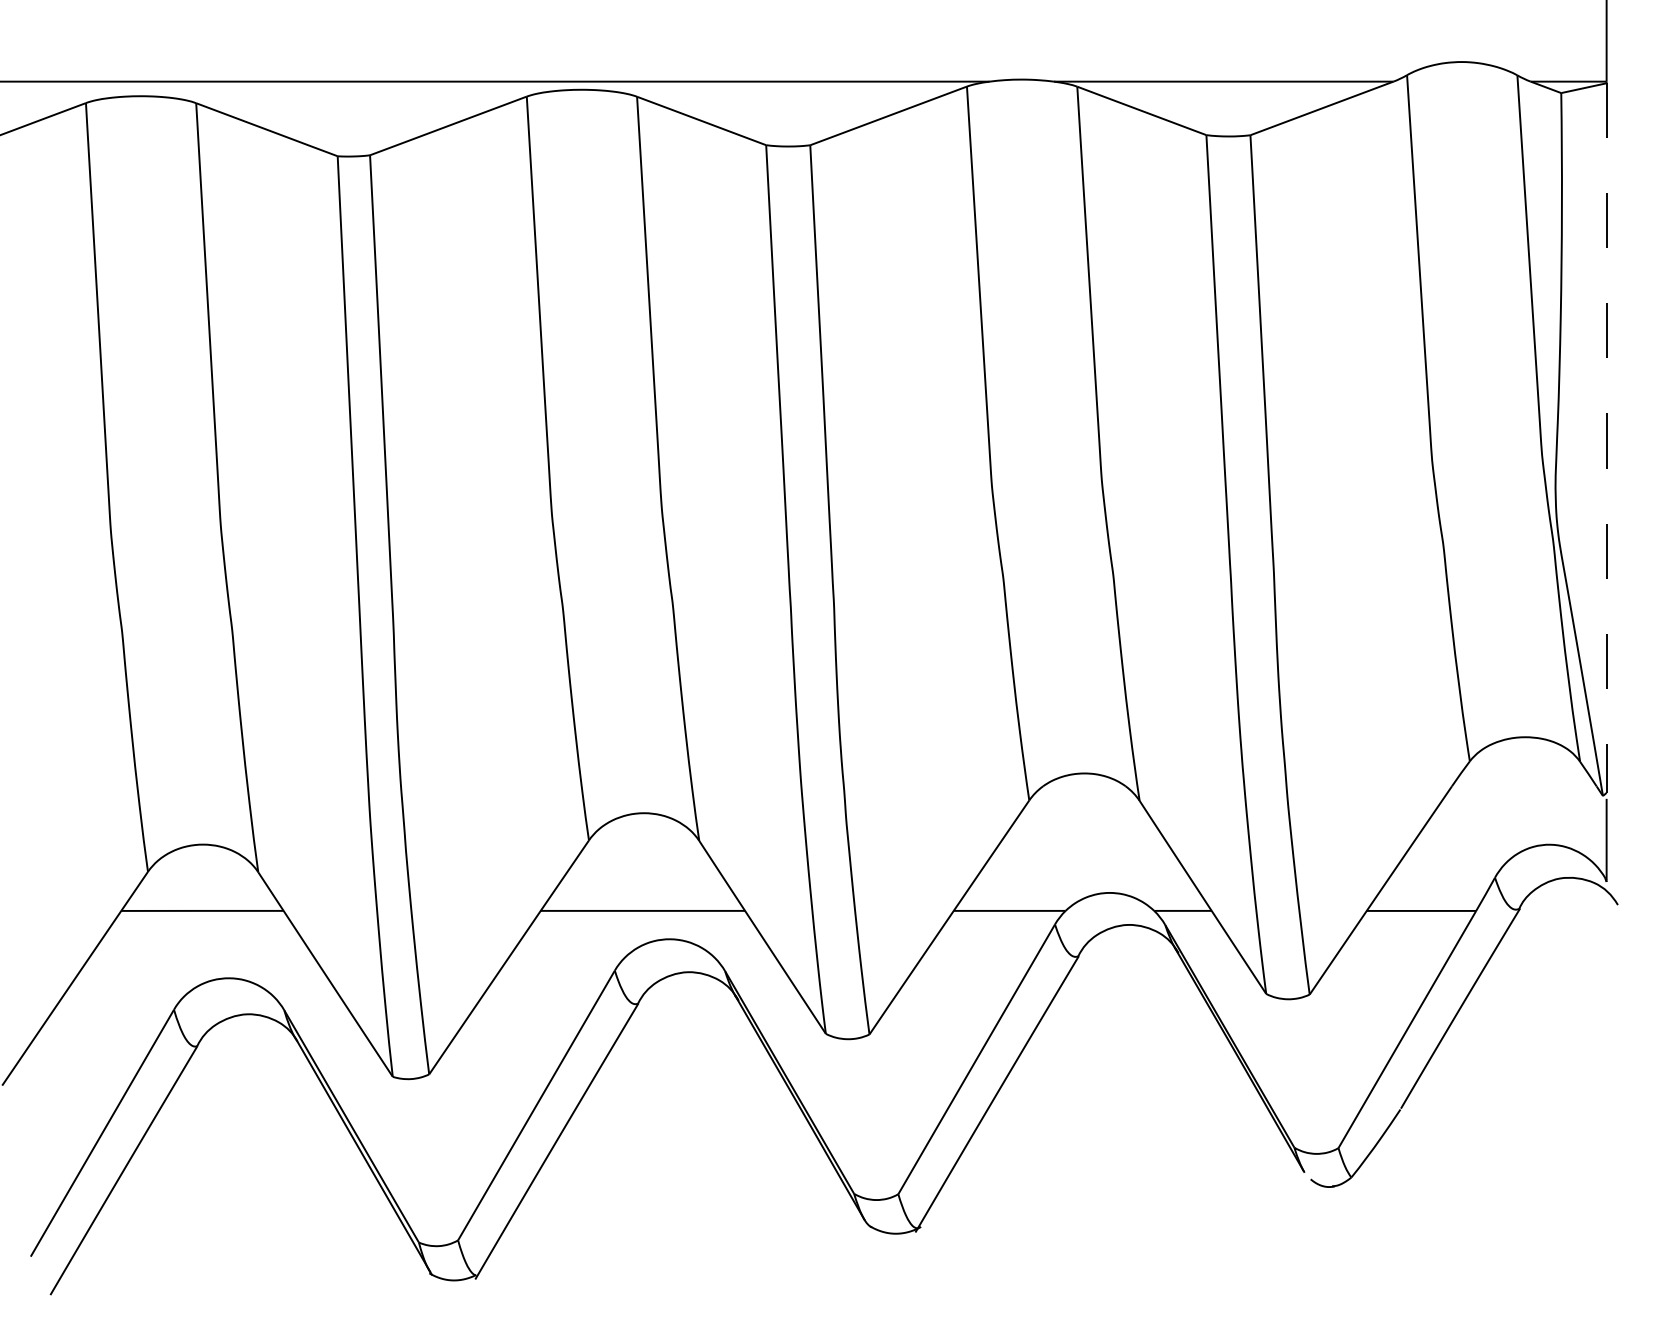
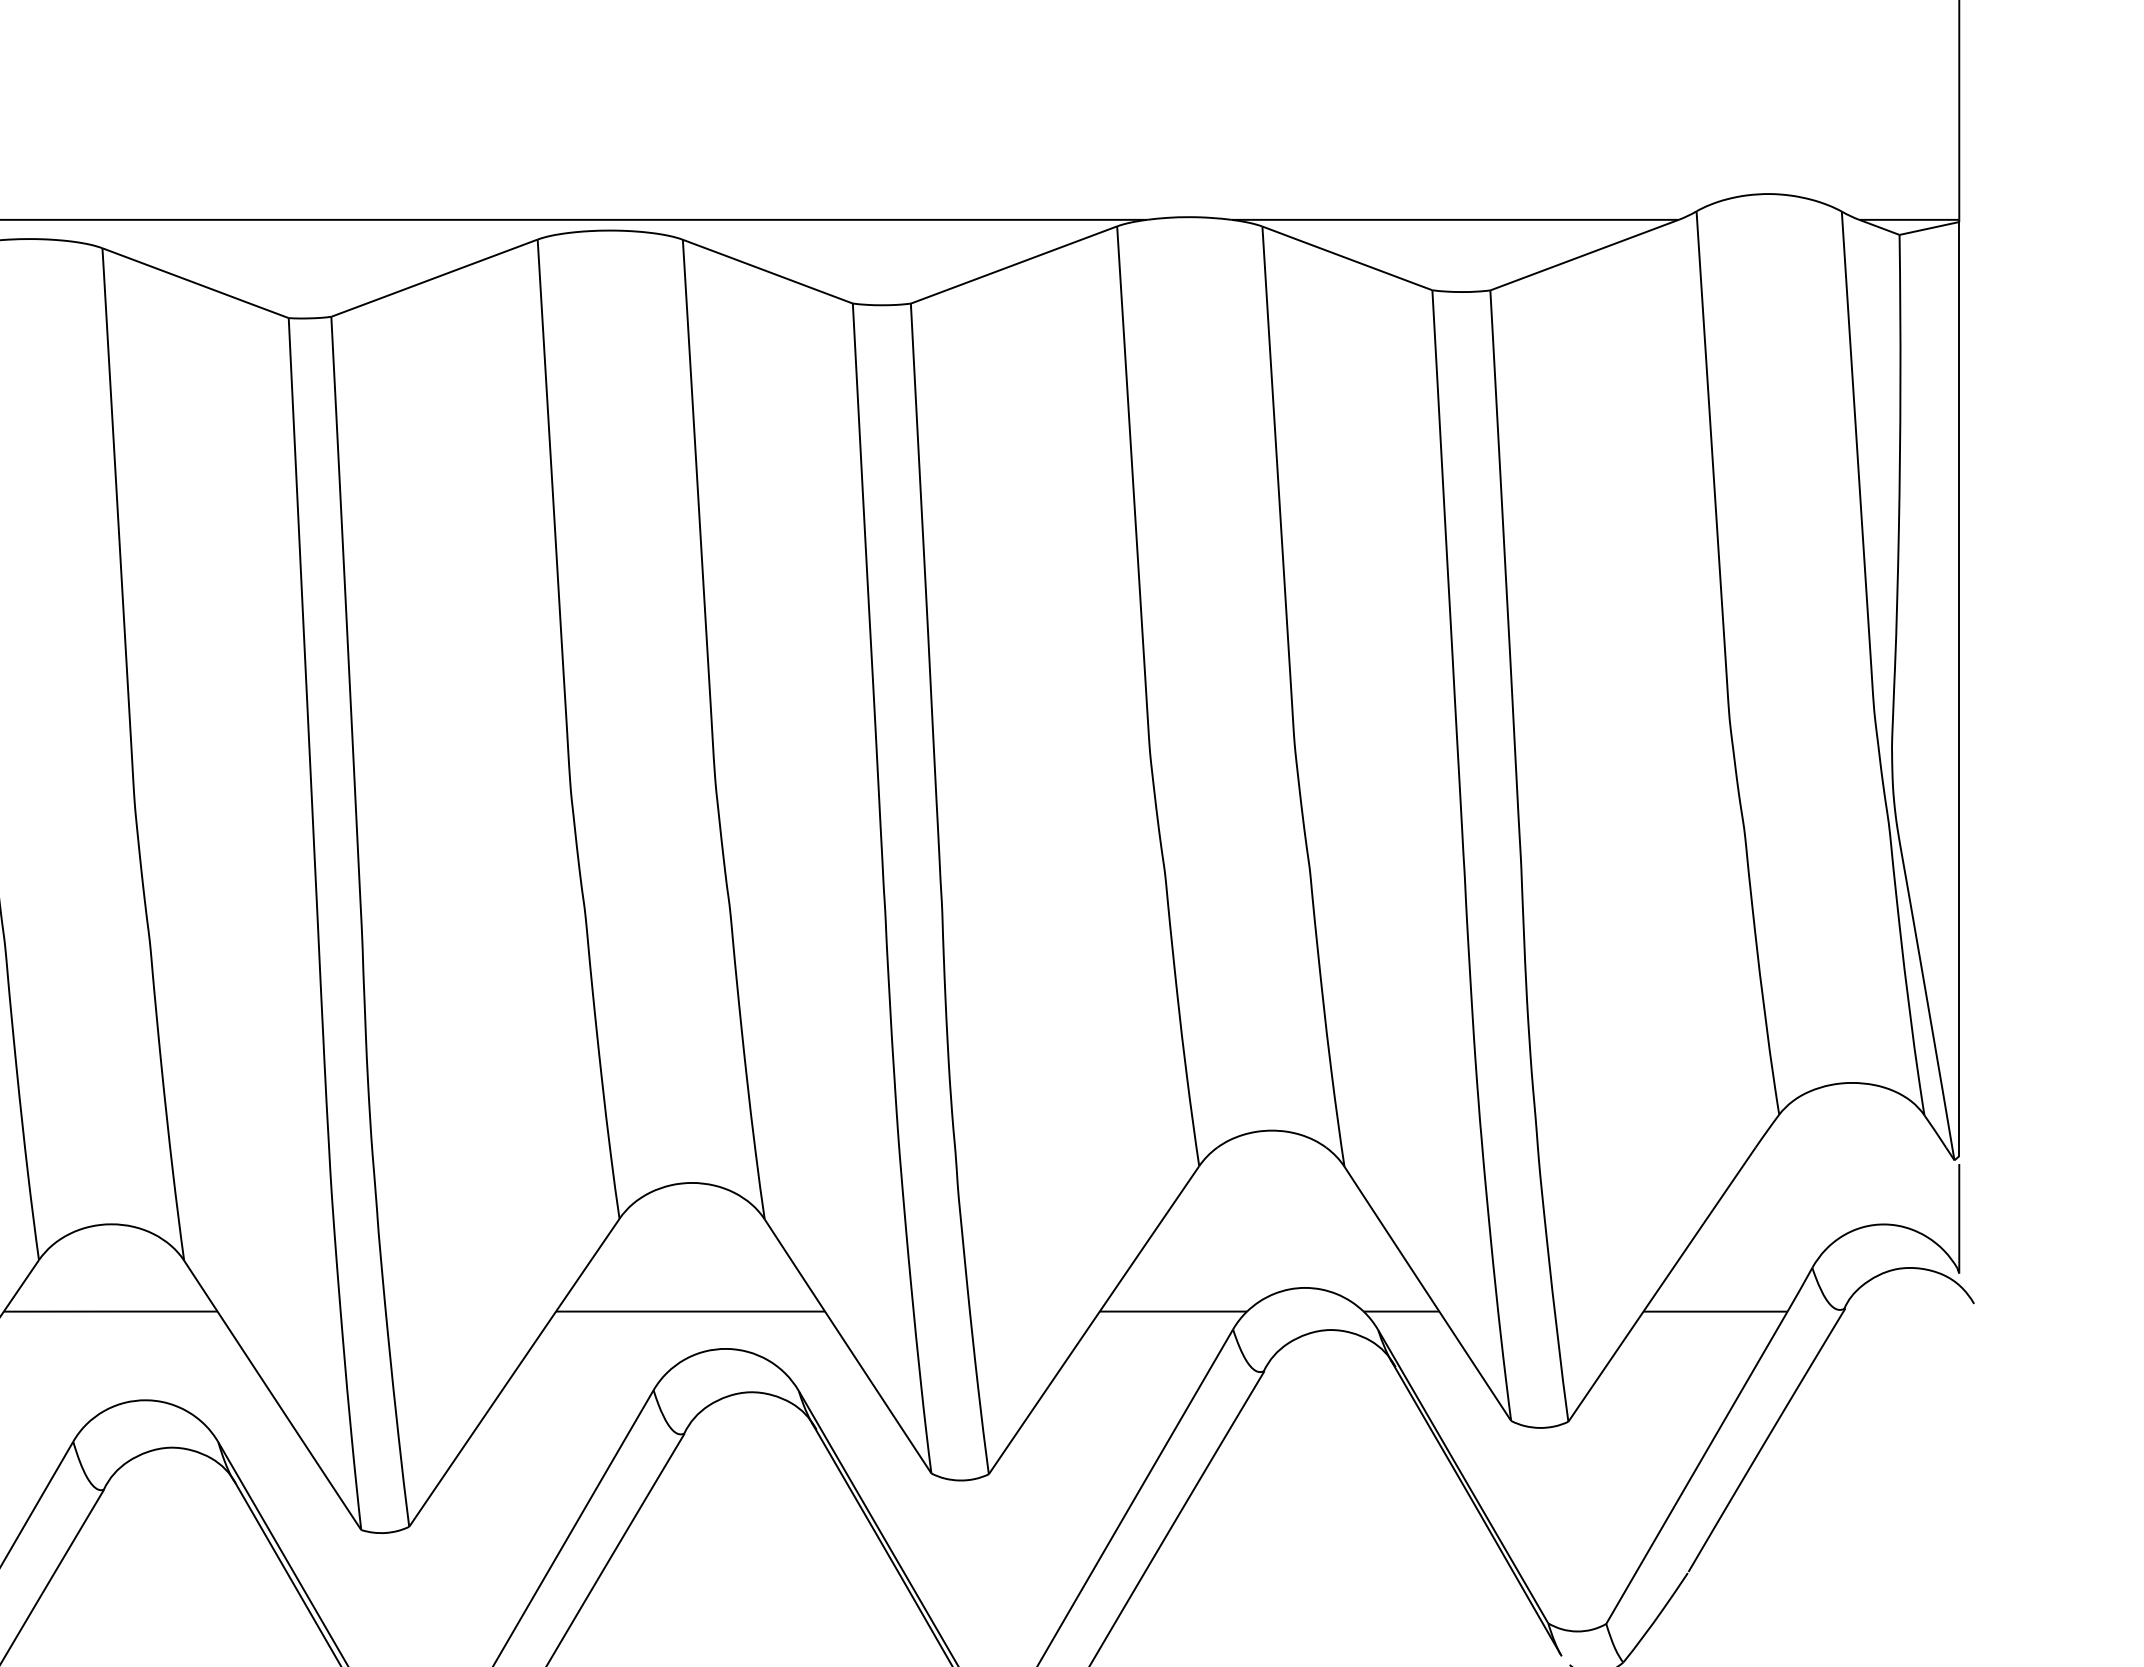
line: (1606, 438) -> (1959, 689), dashed -> solid

